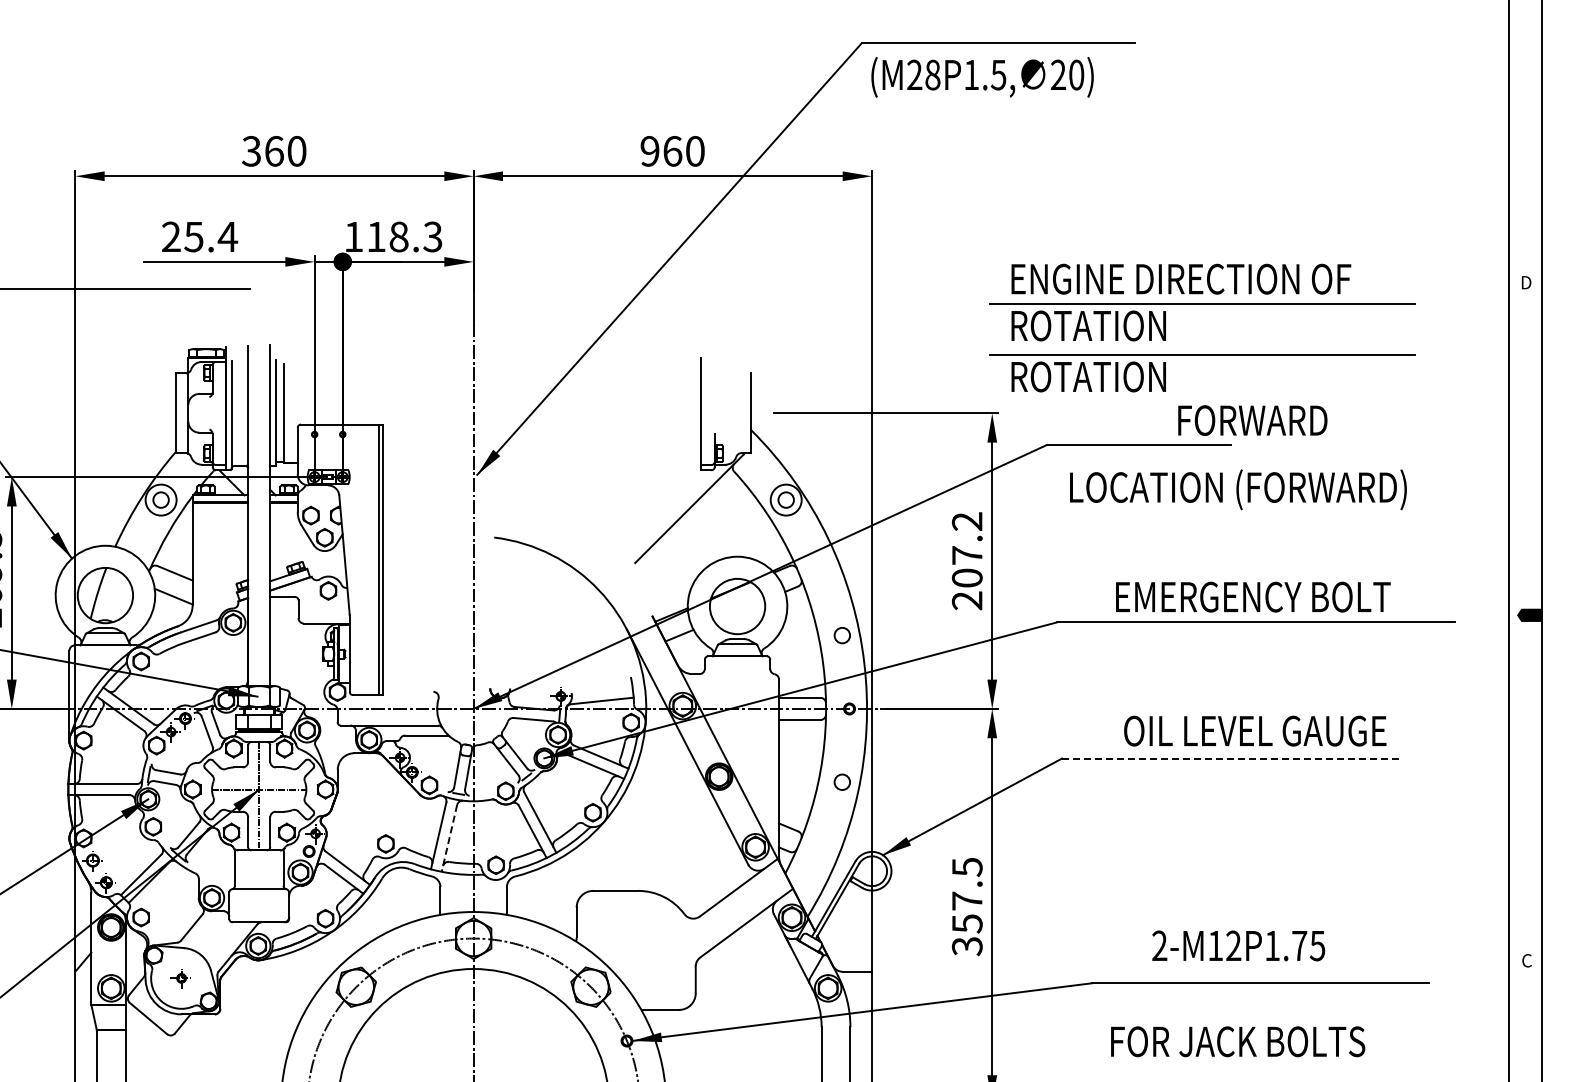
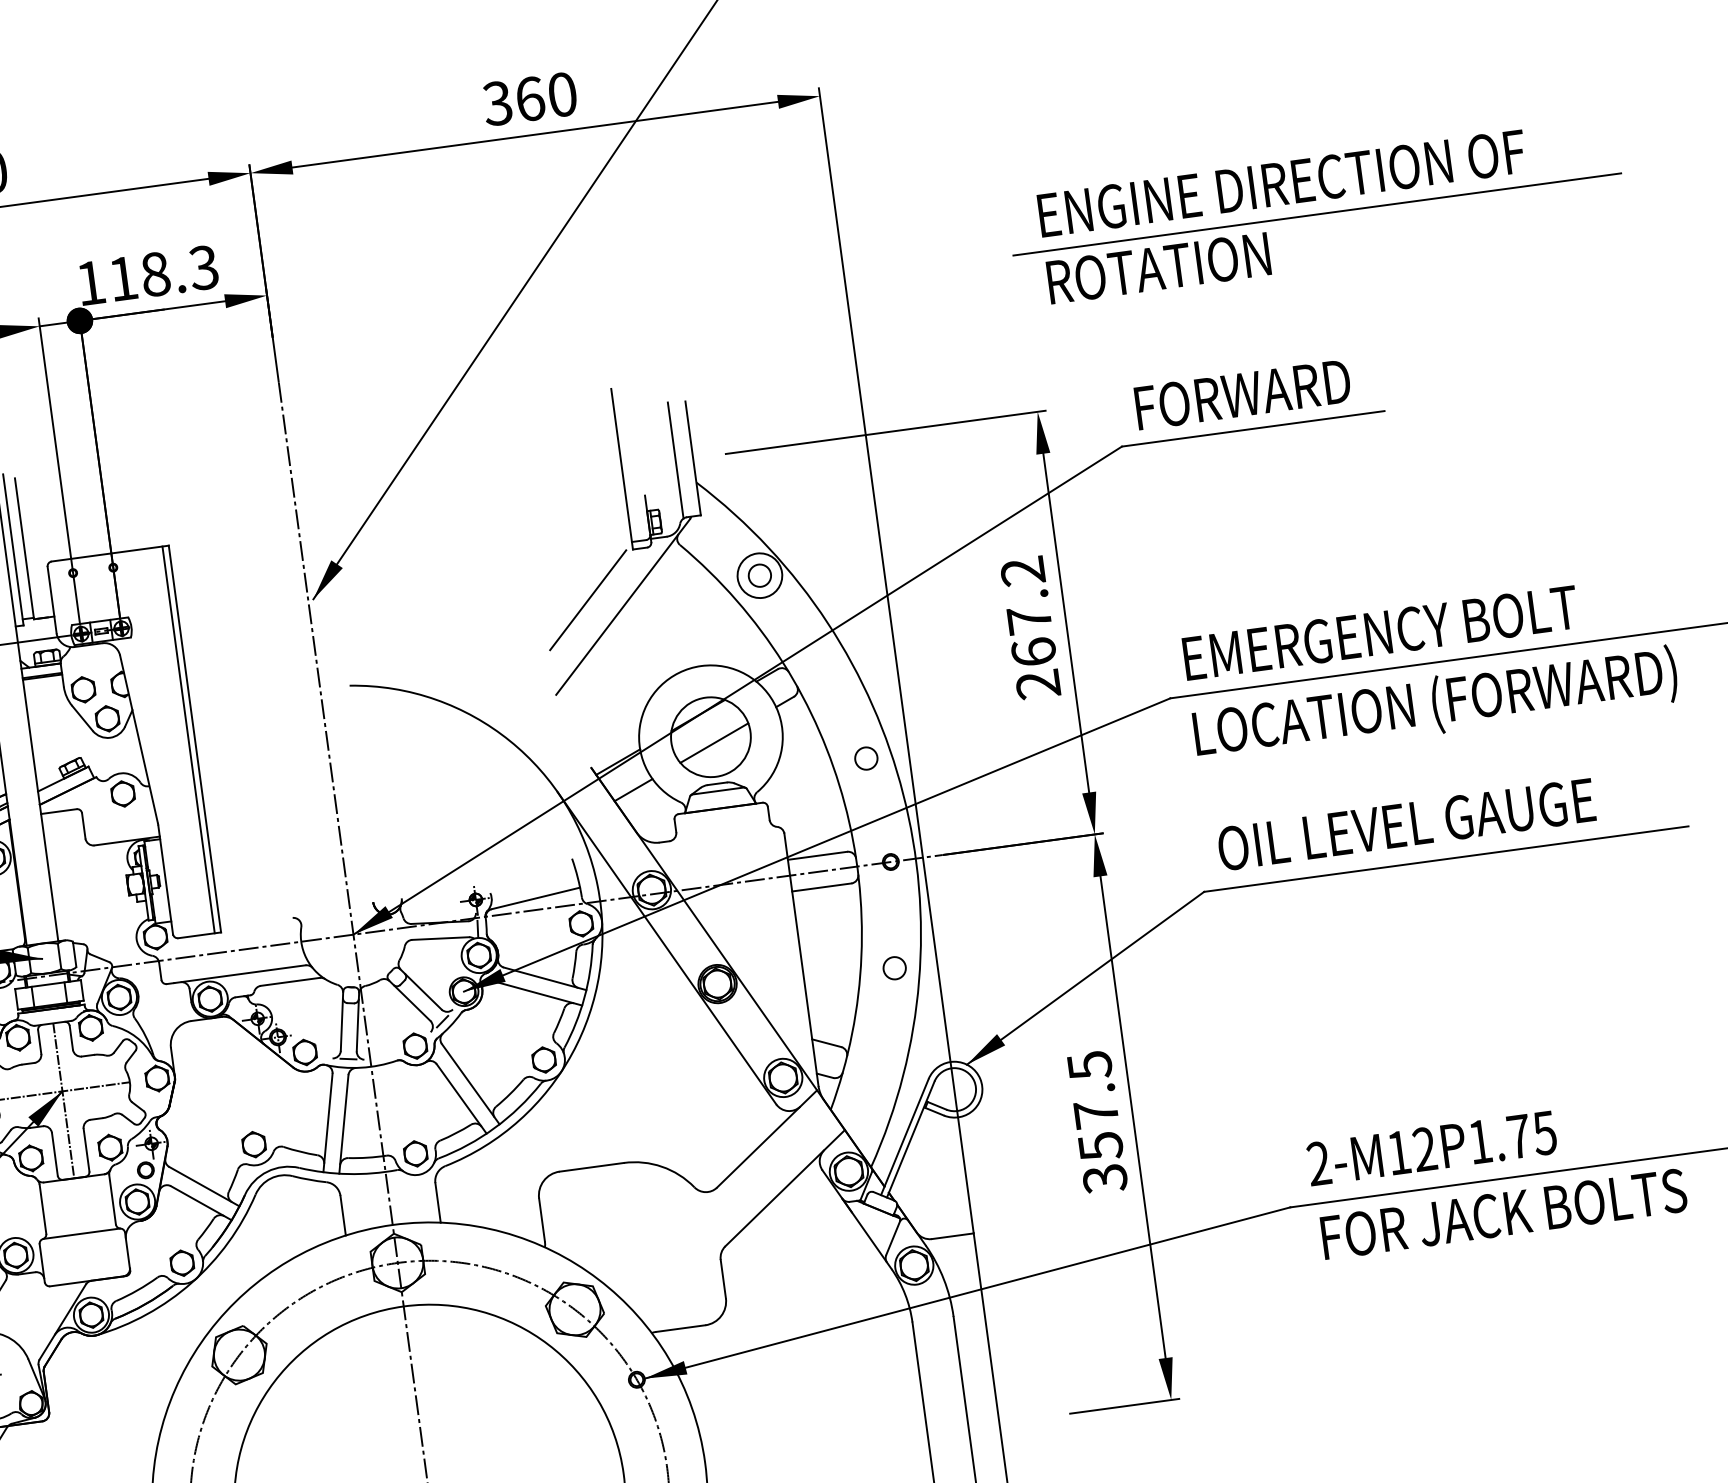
text: (649, 151) -> (497, 103), 960 -> 360
part: (1202, 355) -> (1327, 288), removed
line: (739, 412) -> (676, 459), added
text: (1252, 420) -> (1242, 394), moved
text: (1238, 489) -> (1435, 704), moved
line: (665, 500) -> (587, 599), added
text: (966, 577) -> (1032, 651), 207.2 -> 267.2
text: (1253, 596) -> (1380, 632), moved
line: (739, 610) -> (714, 742), added
text: (1255, 730) -> (1406, 823), moved
line: (1231, 758) -> (1446, 859), dashed -> solid
line: (449, 838) -> (343, 1124), dashed -> solid
text: (1238, 945) -> (1431, 1147), moved
text: (1238, 1041) -> (1504, 1213), moved

